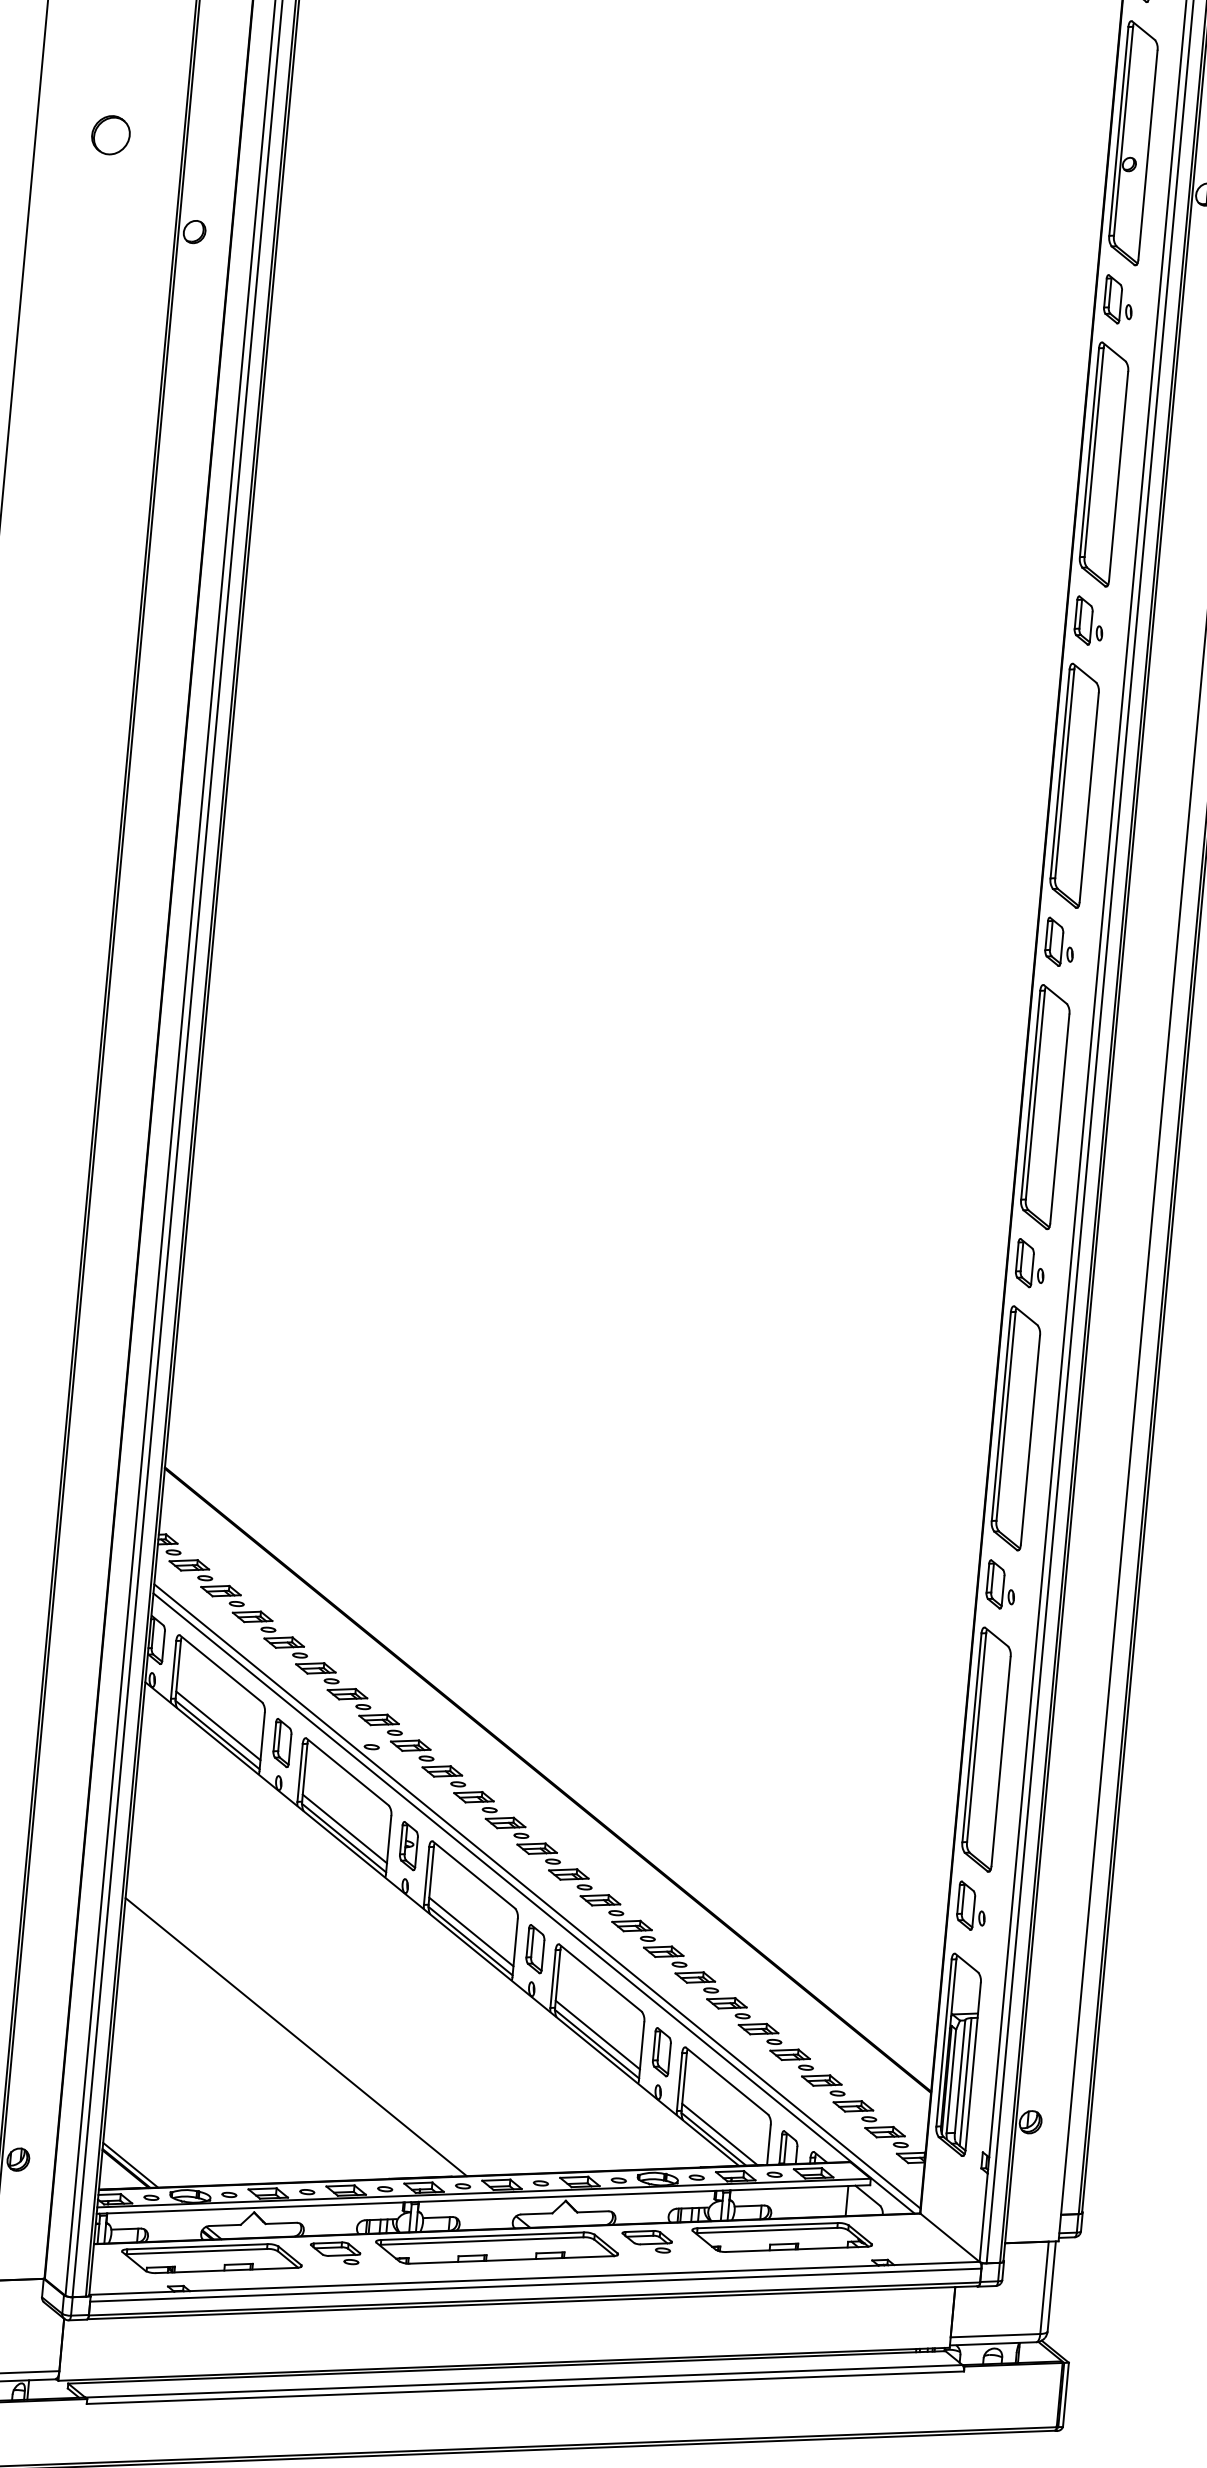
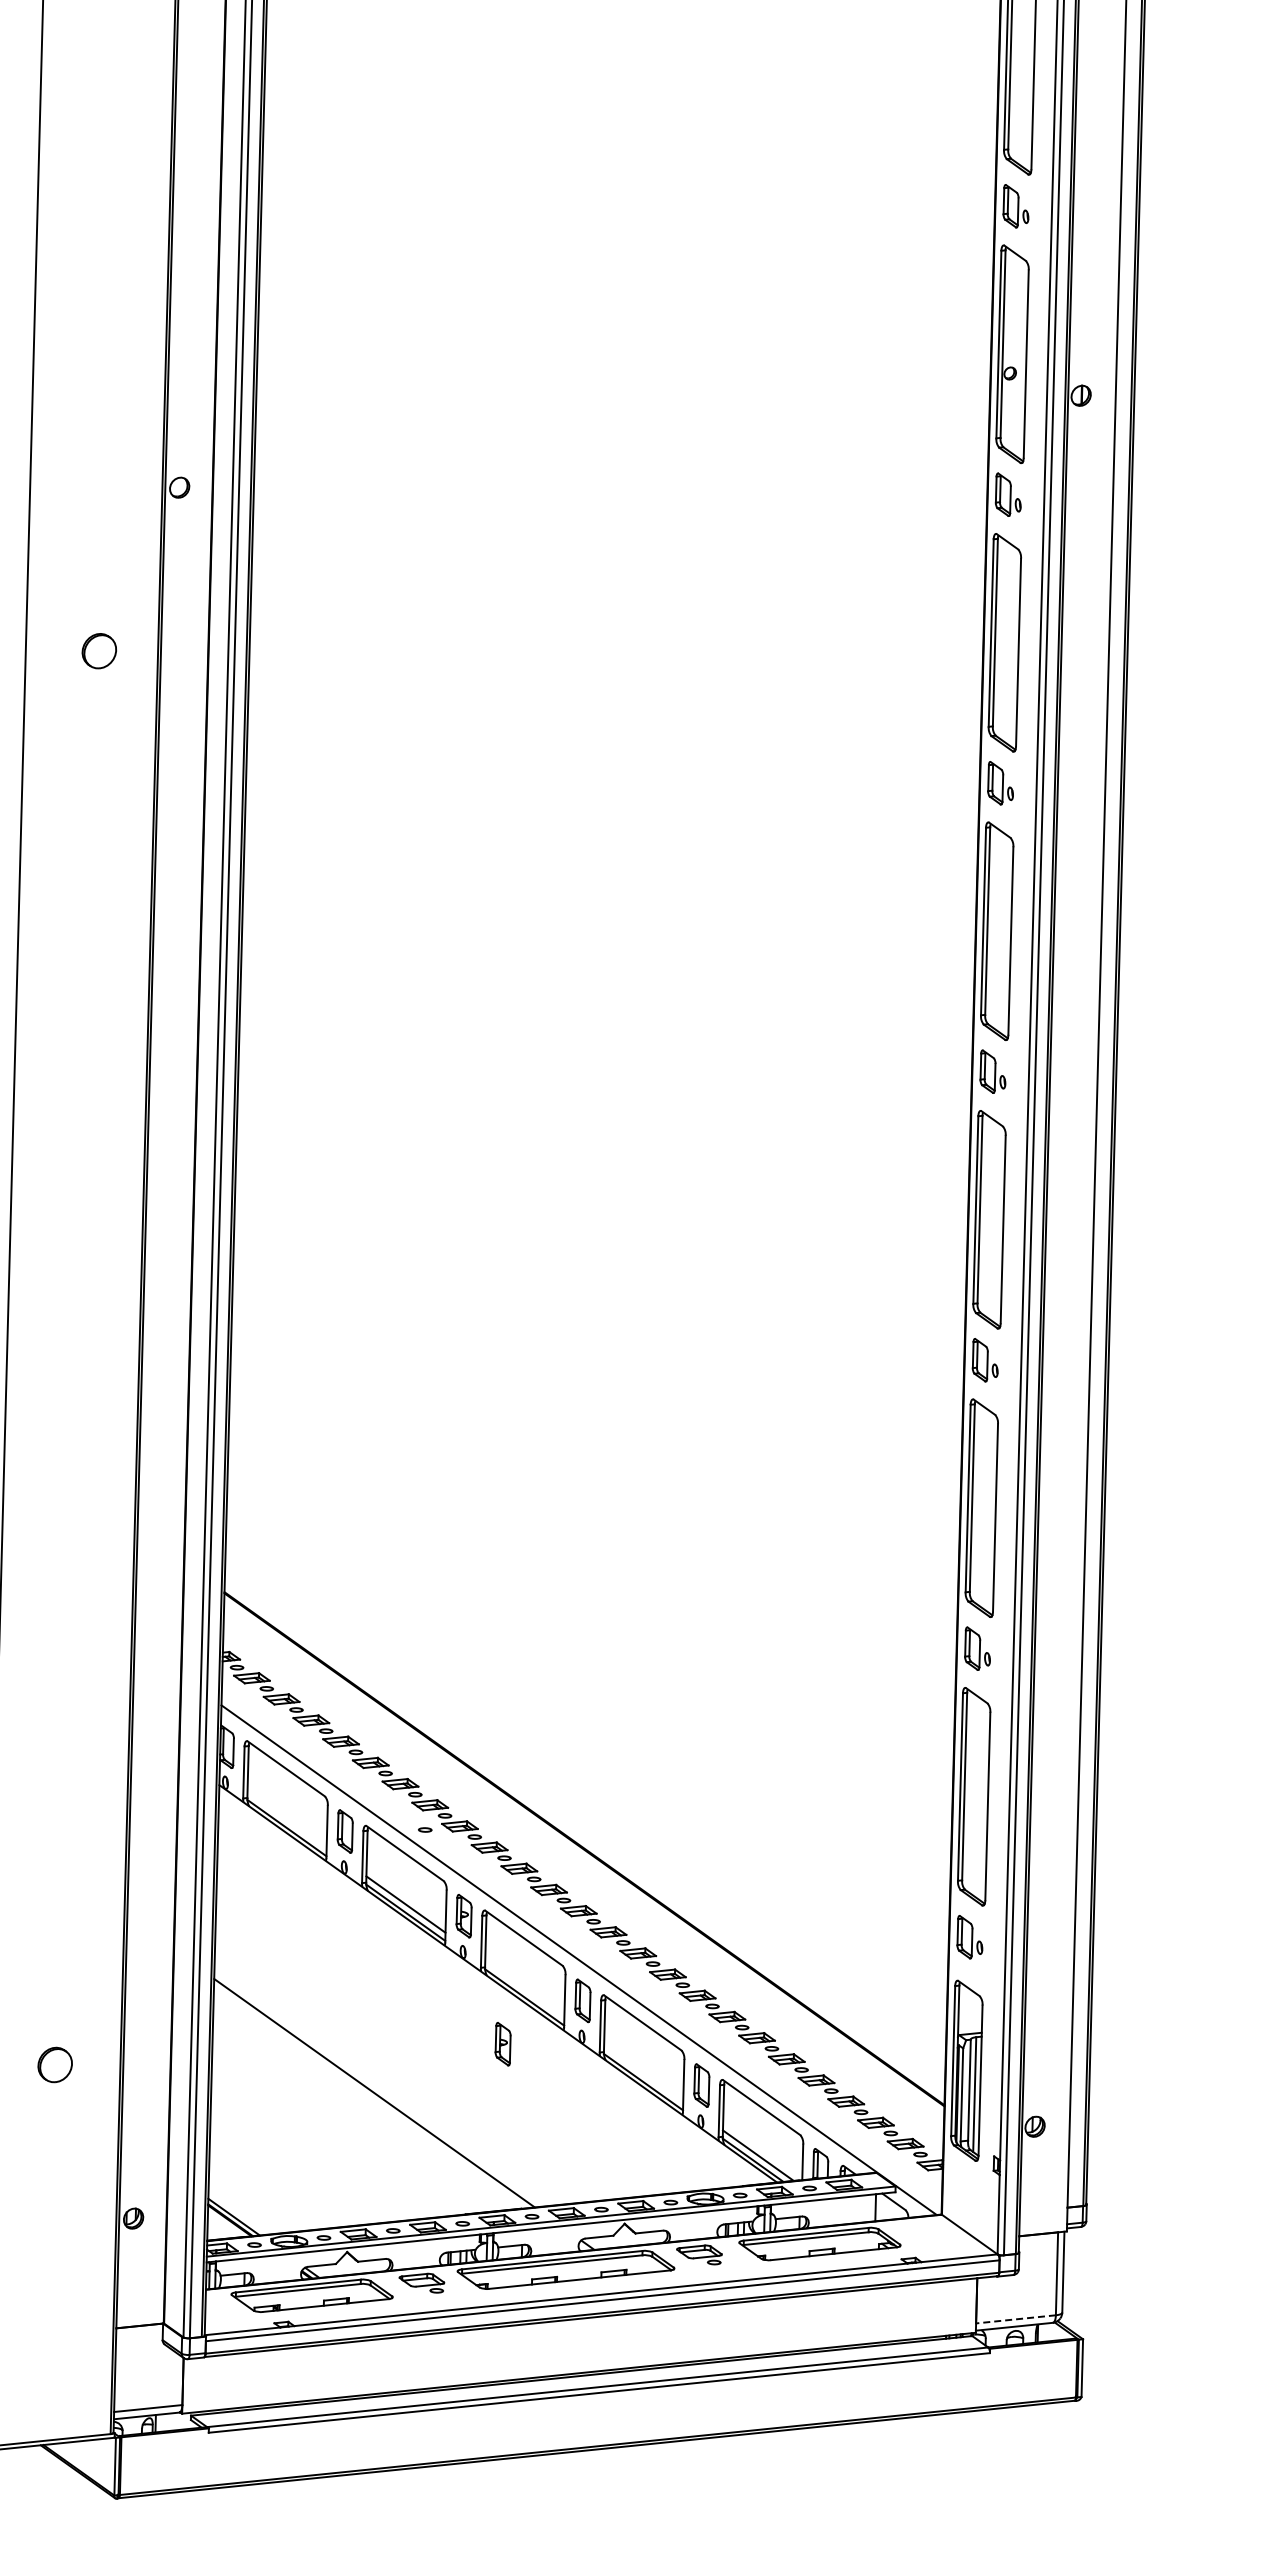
part: (109, 135) -> (98, 651), moved
line: (217, 1725) -> (286, 1819), removed
line: (537, 1896) -> (581, 1953), removed
line: (470, 1932) -> (524, 1989), removed
part: (442, 1992) -> (502, 2044), added
line: (597, 2034) -> (643, 2073), removed
line: (994, 2335) -> (1015, 2319), solid -> dashed

